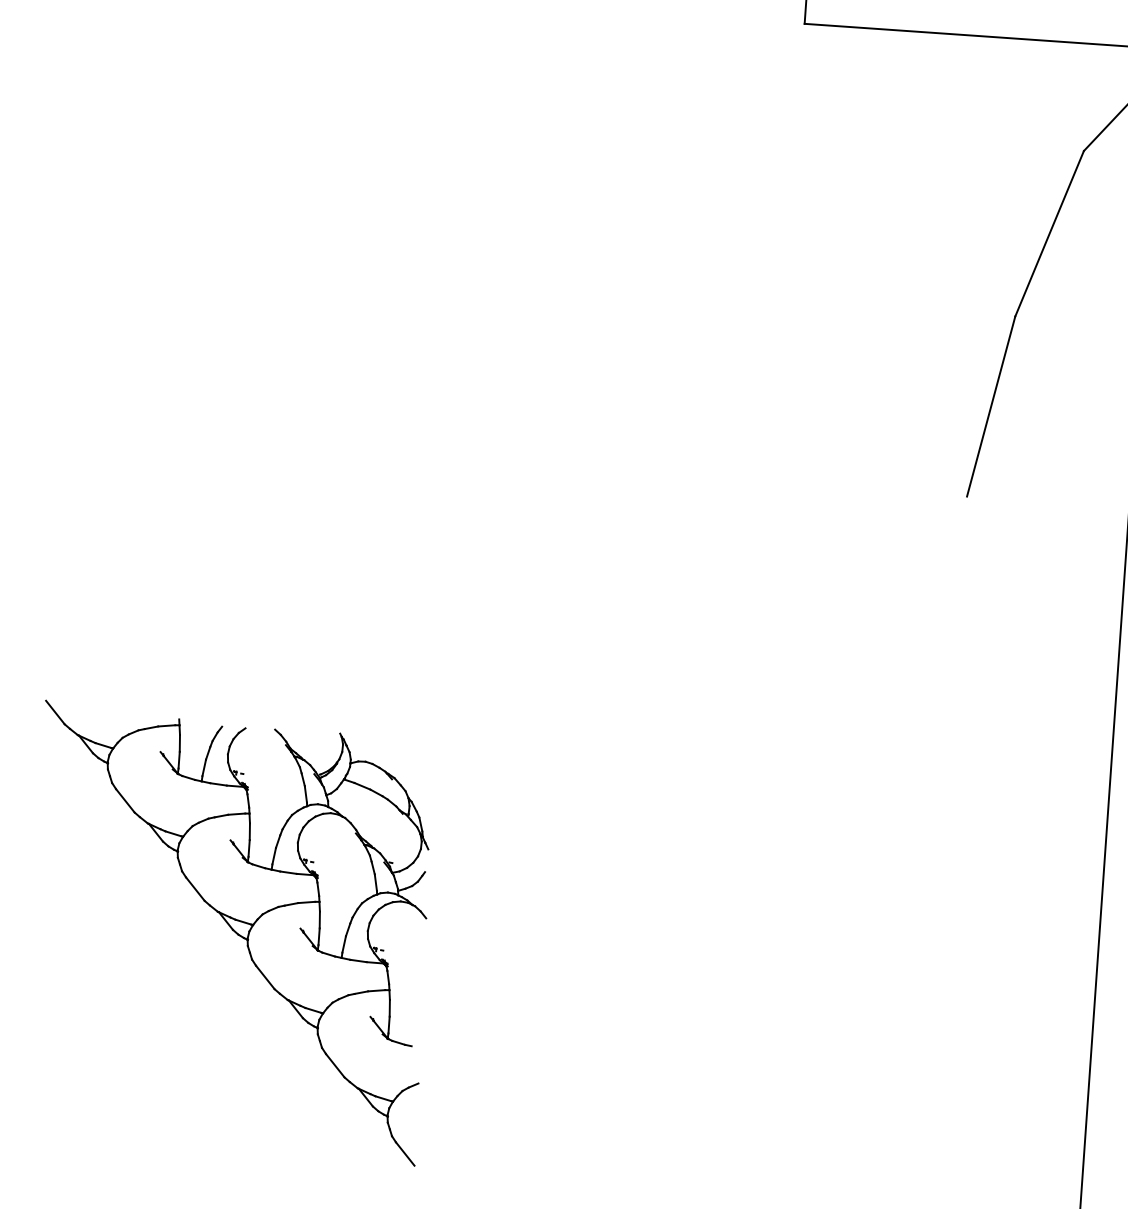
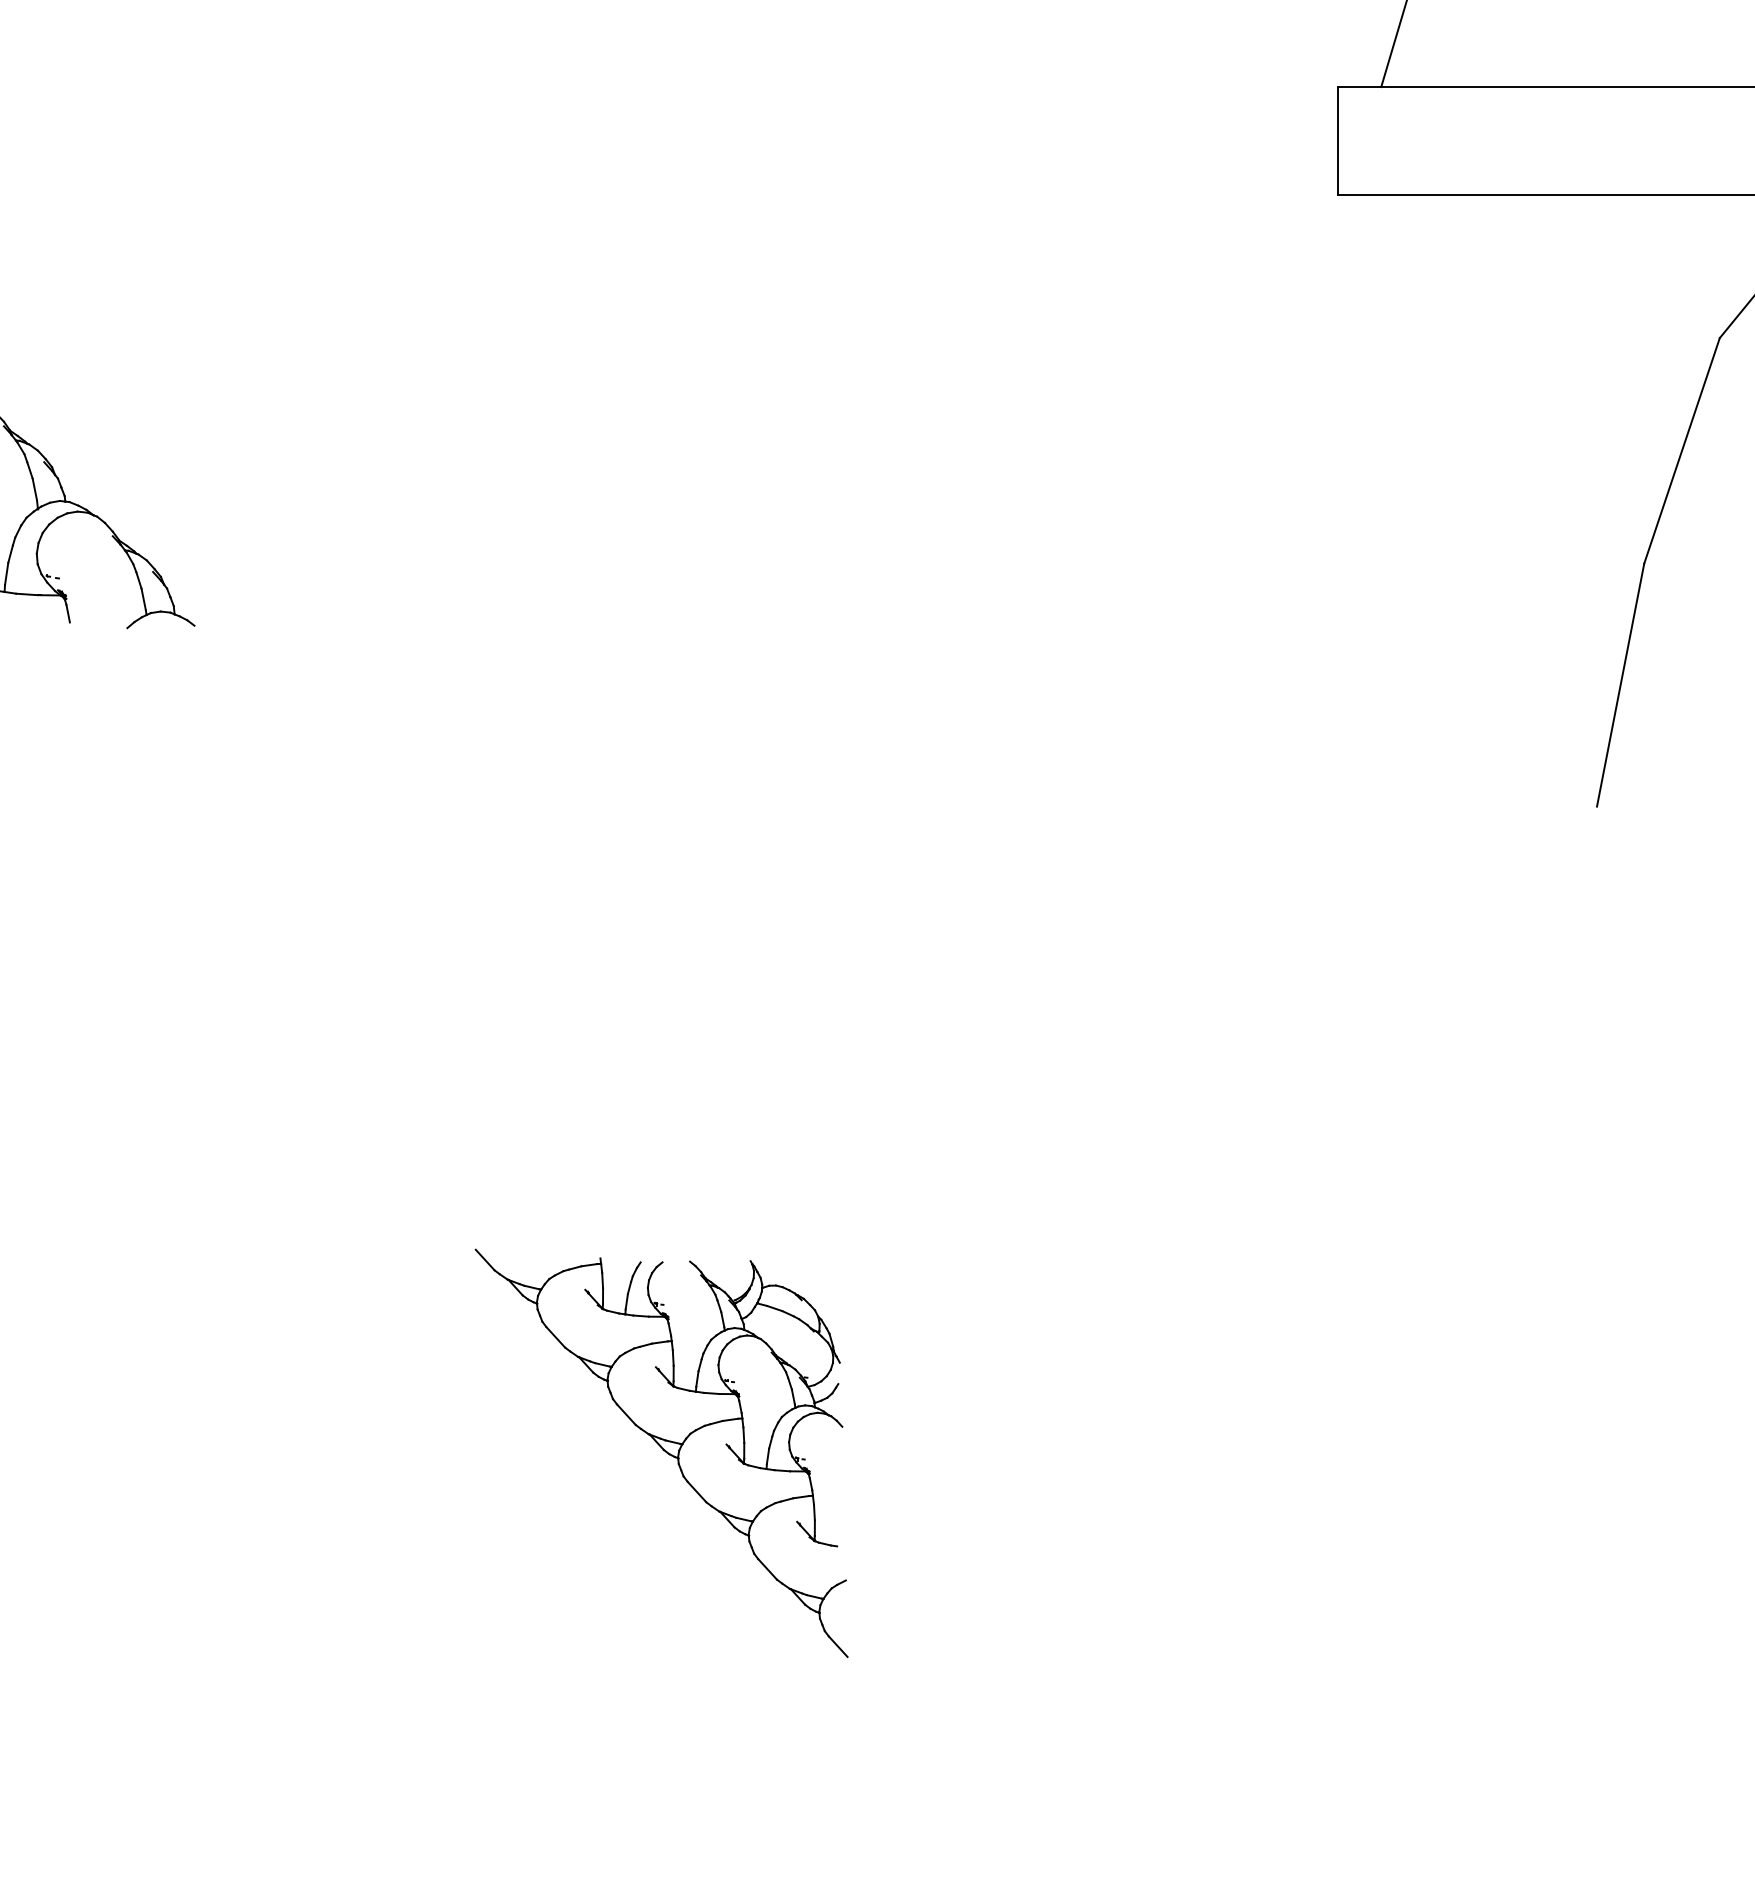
part: (230, 933) -> (661, 1453), size x0.7

